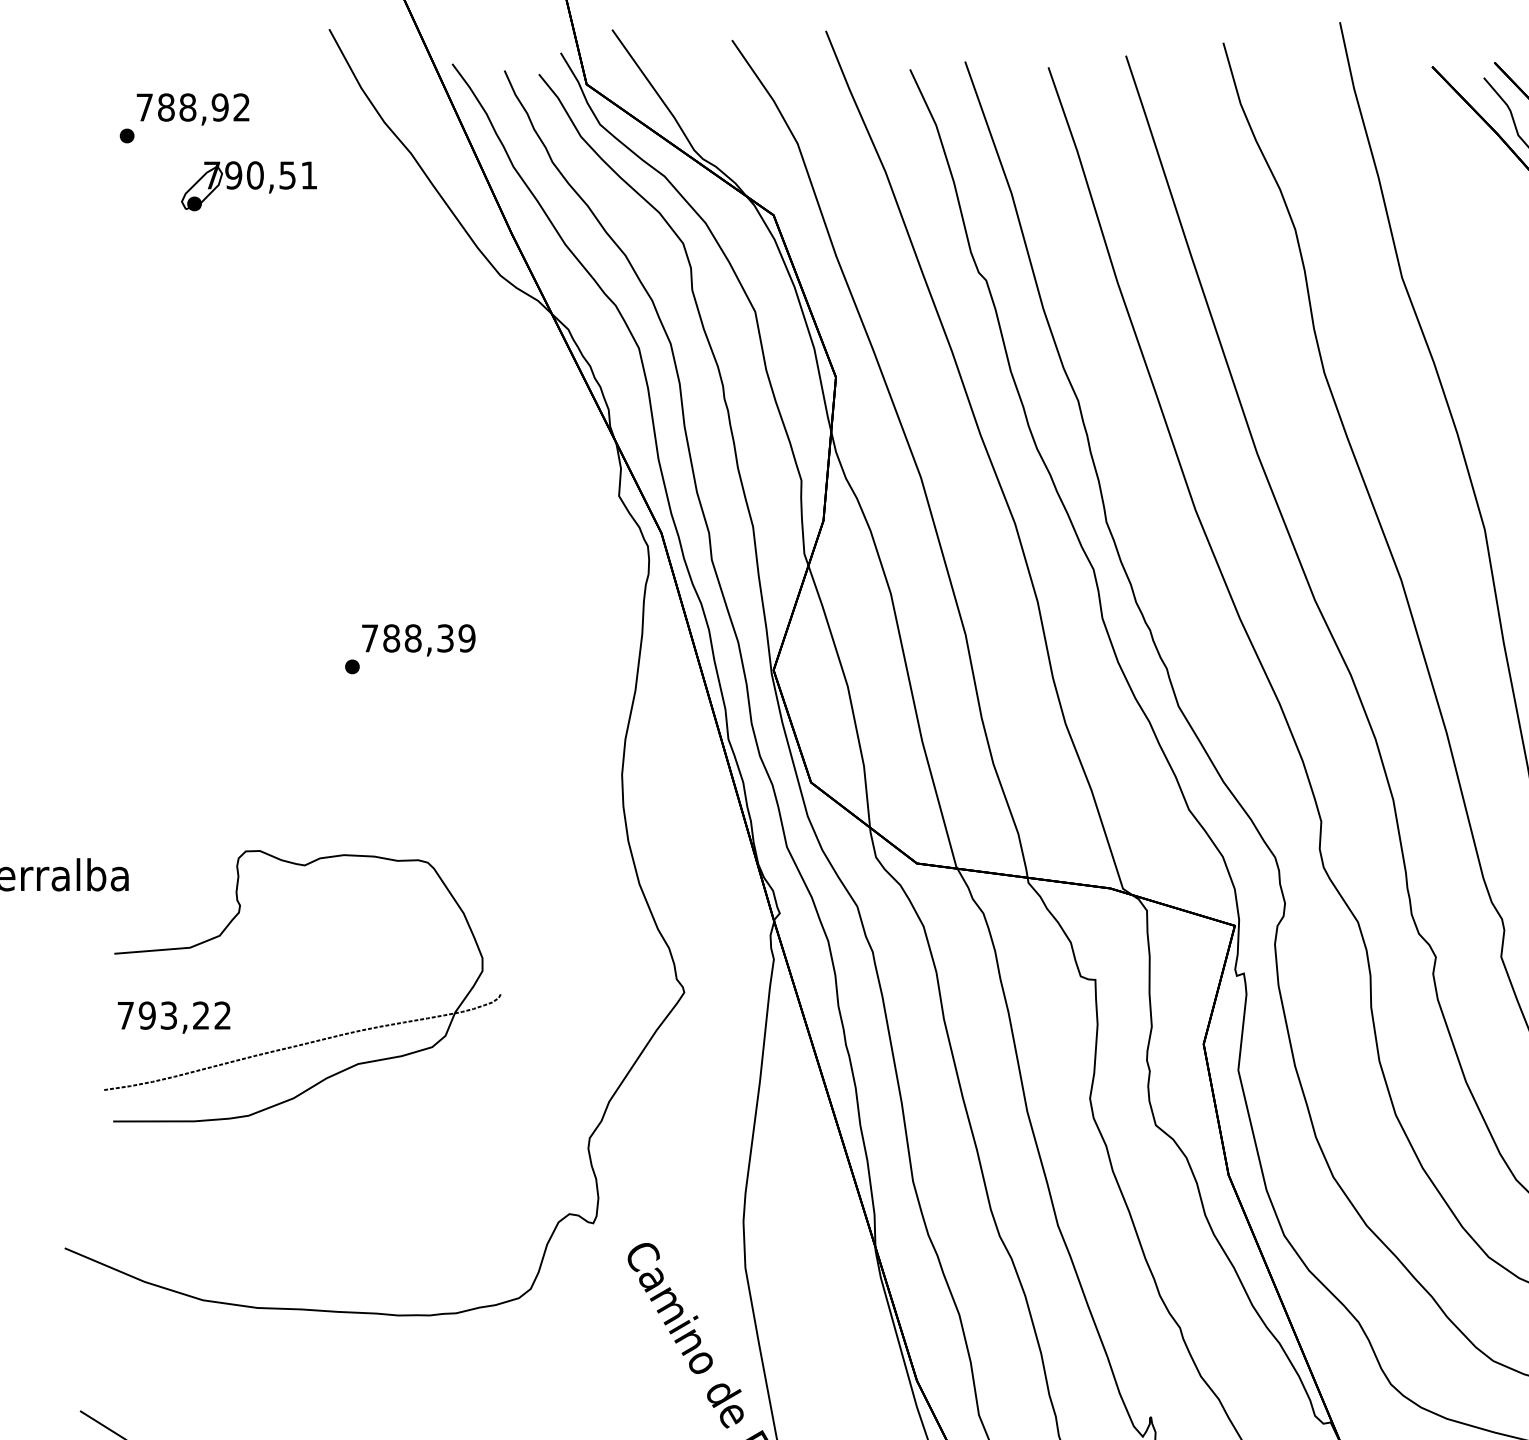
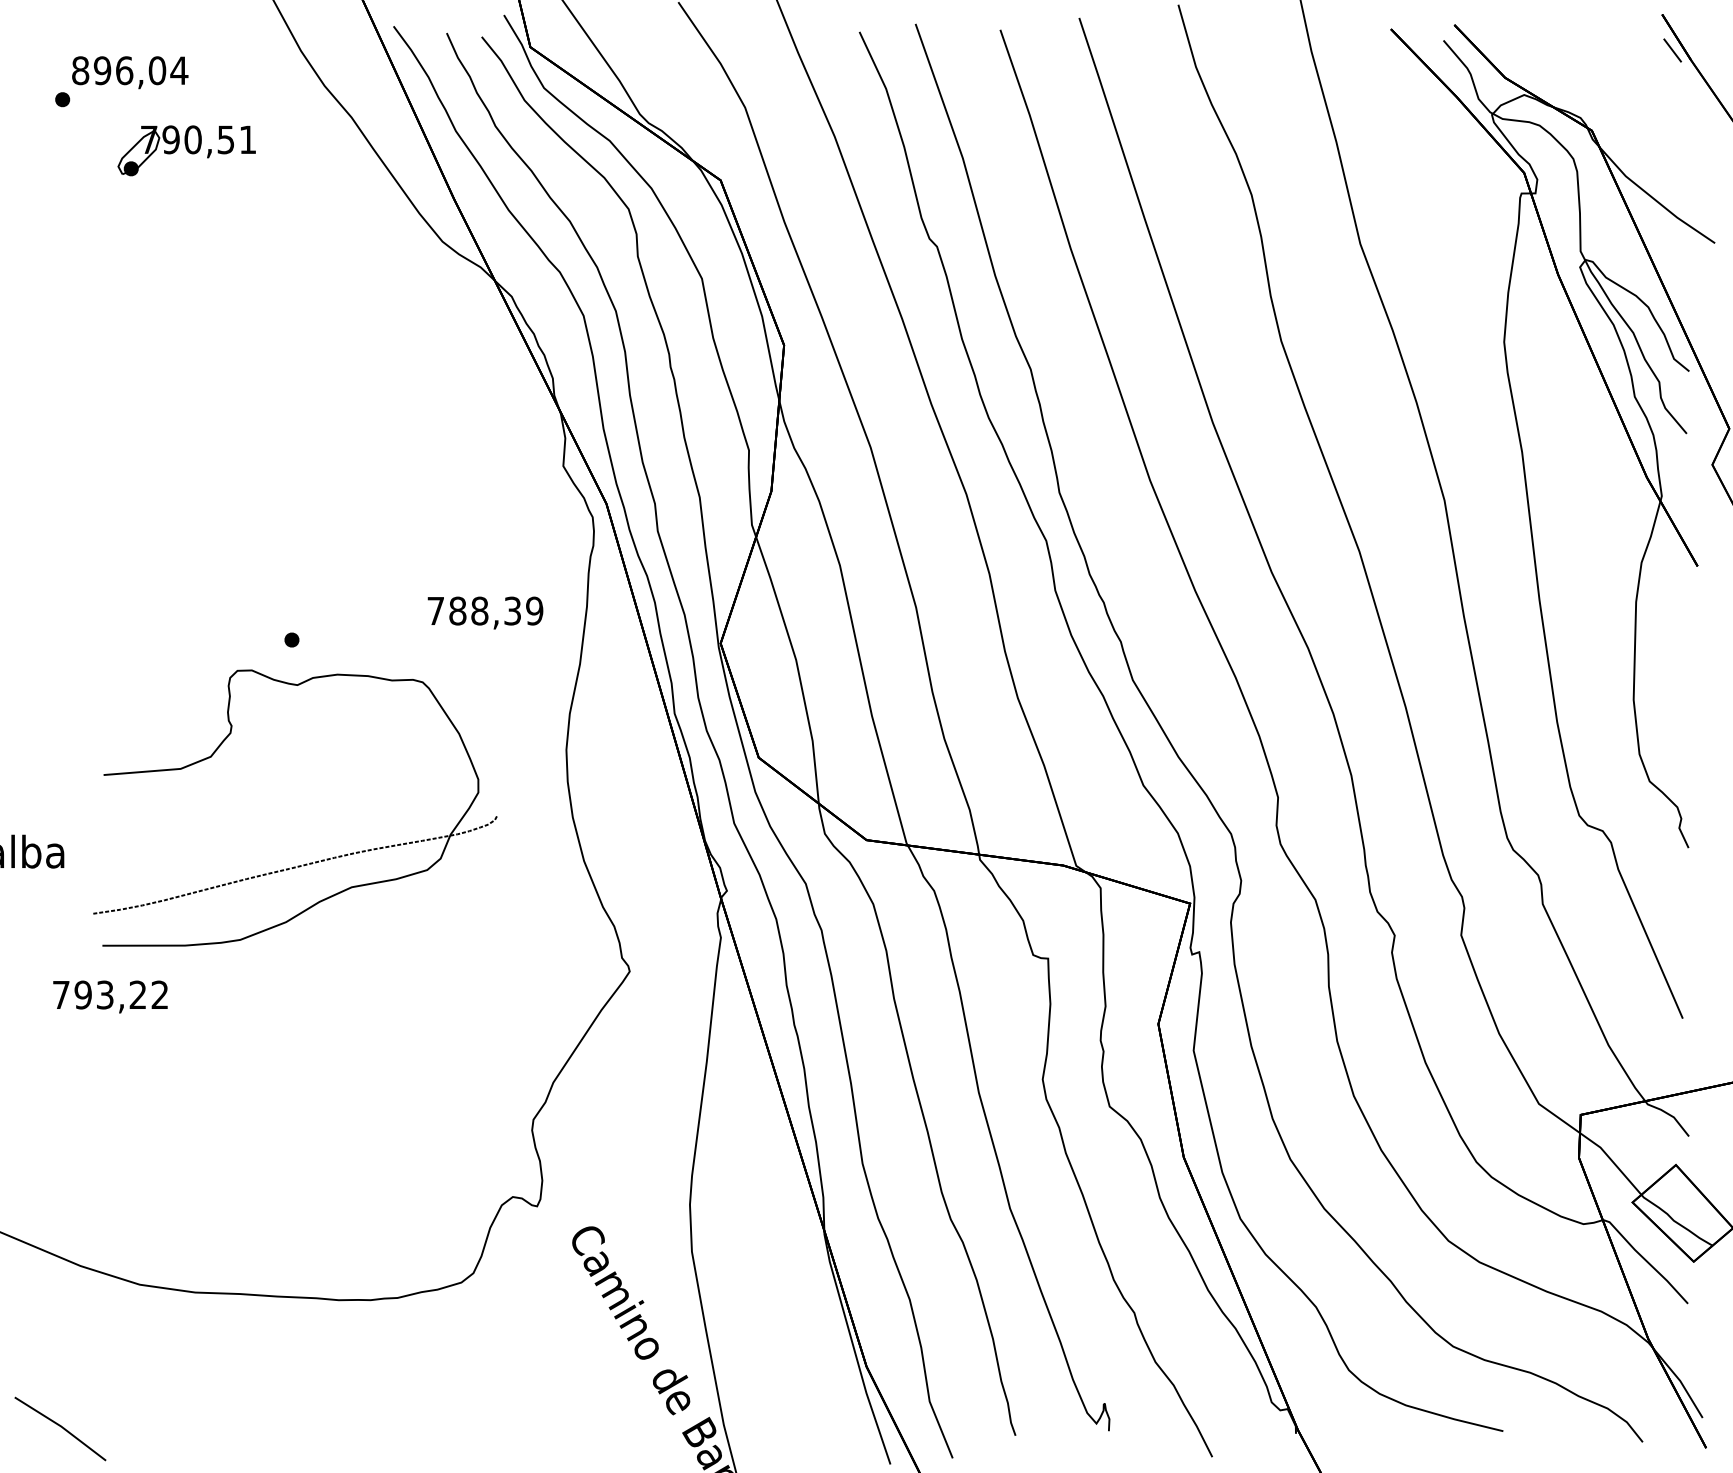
text: (193, 107) -> (130, 70), 788,92 -> 896,04
text: (418, 639) -> (485, 612), moved
part: (317, 1039) -> (310, 862), moved

